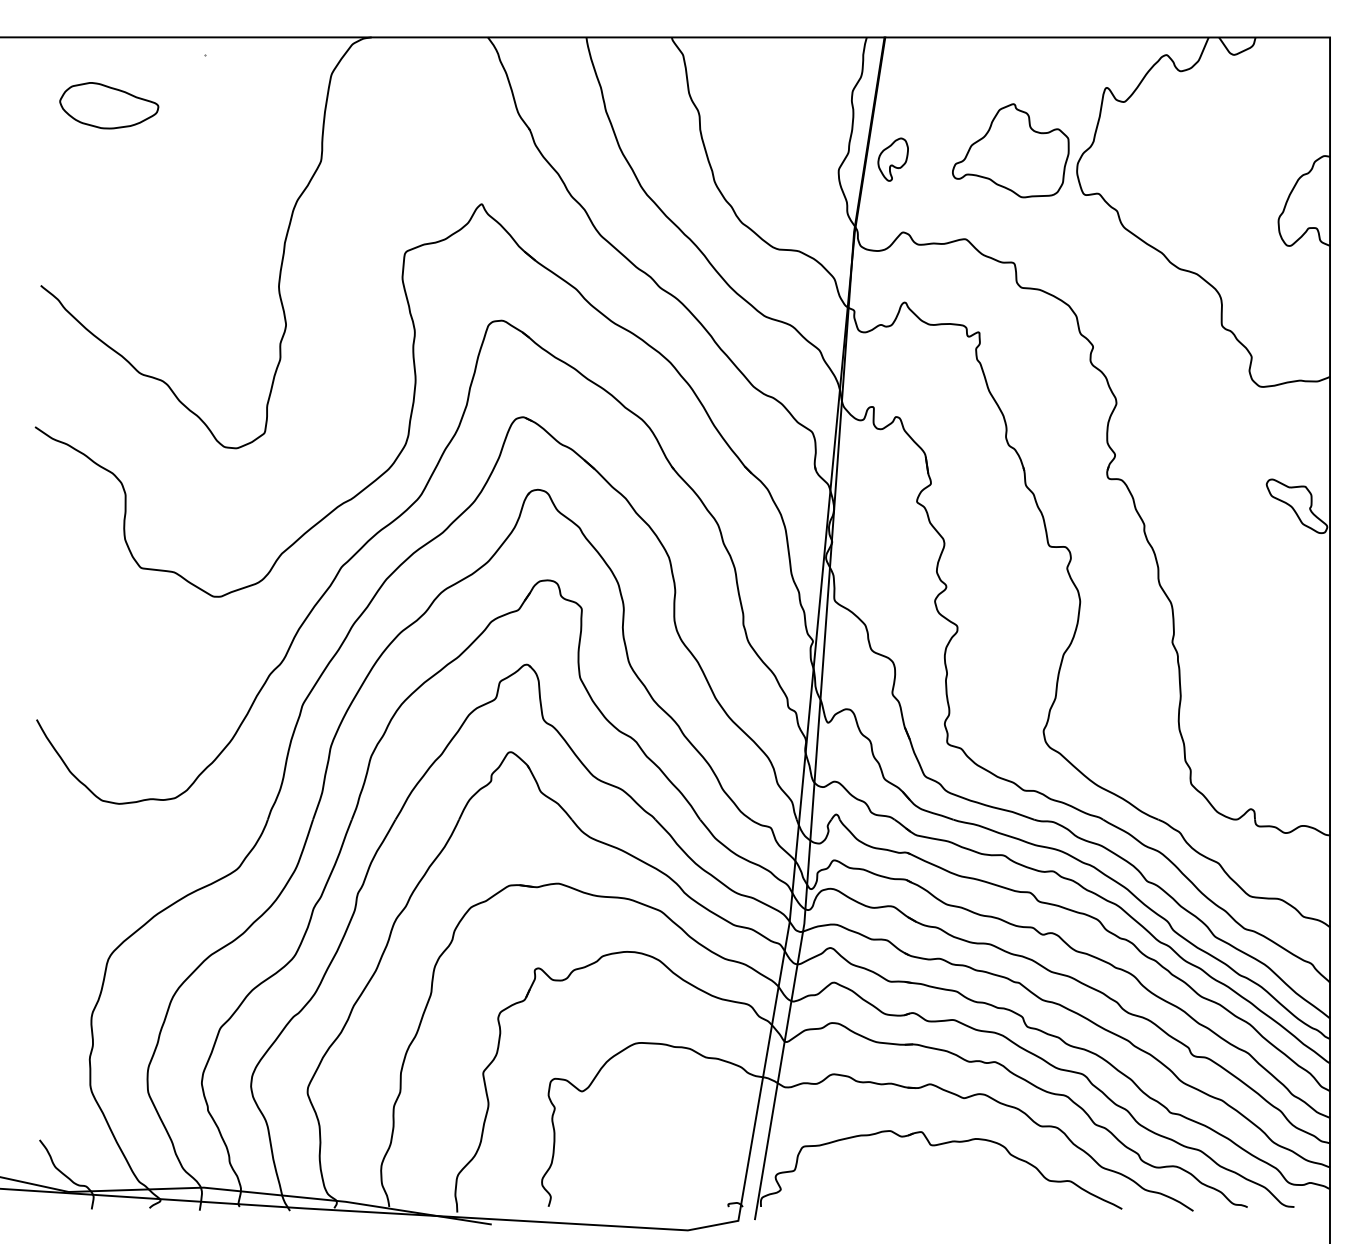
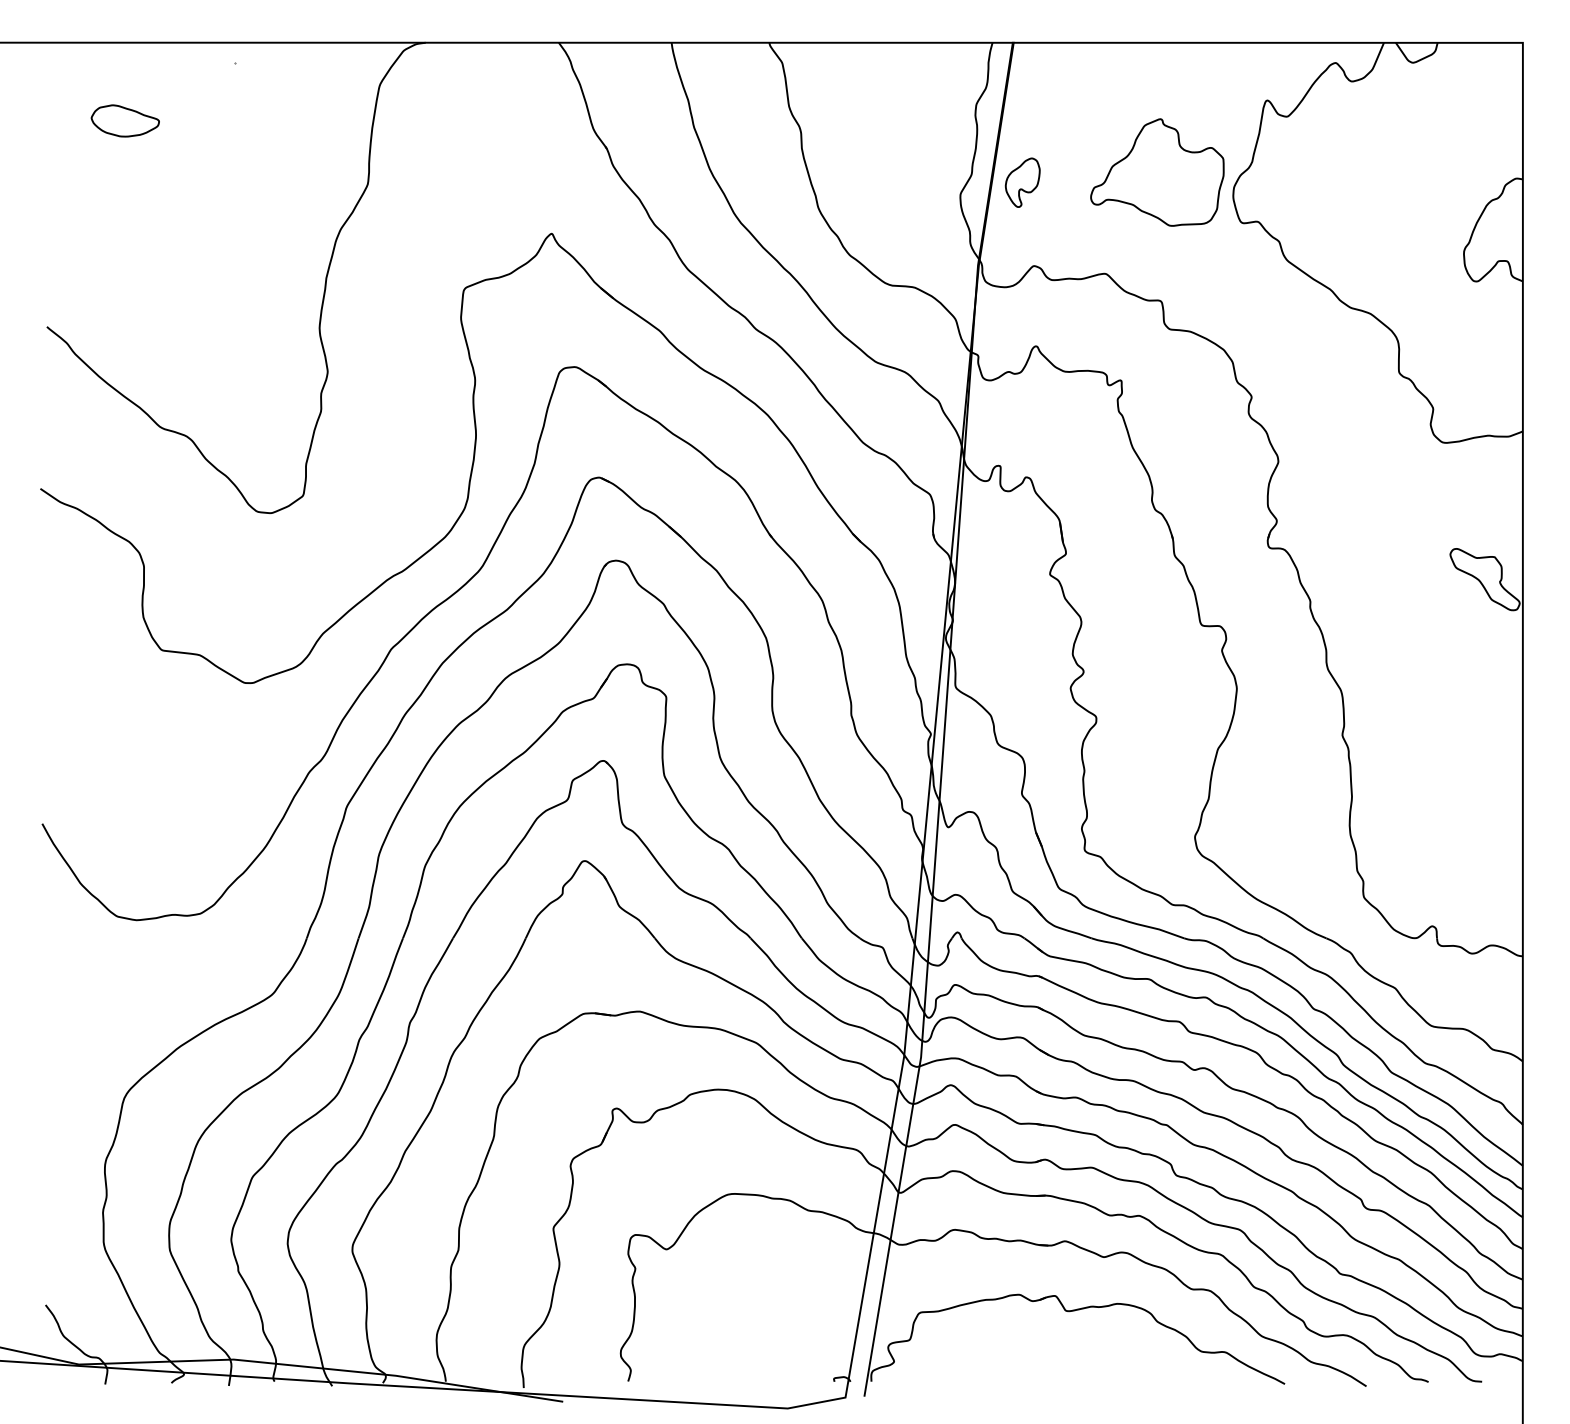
part: (109, 105) -> (125, 120), size x0.6

